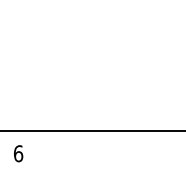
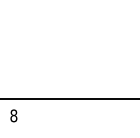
text: (17, 153) -> (13, 115), 6 -> 8

